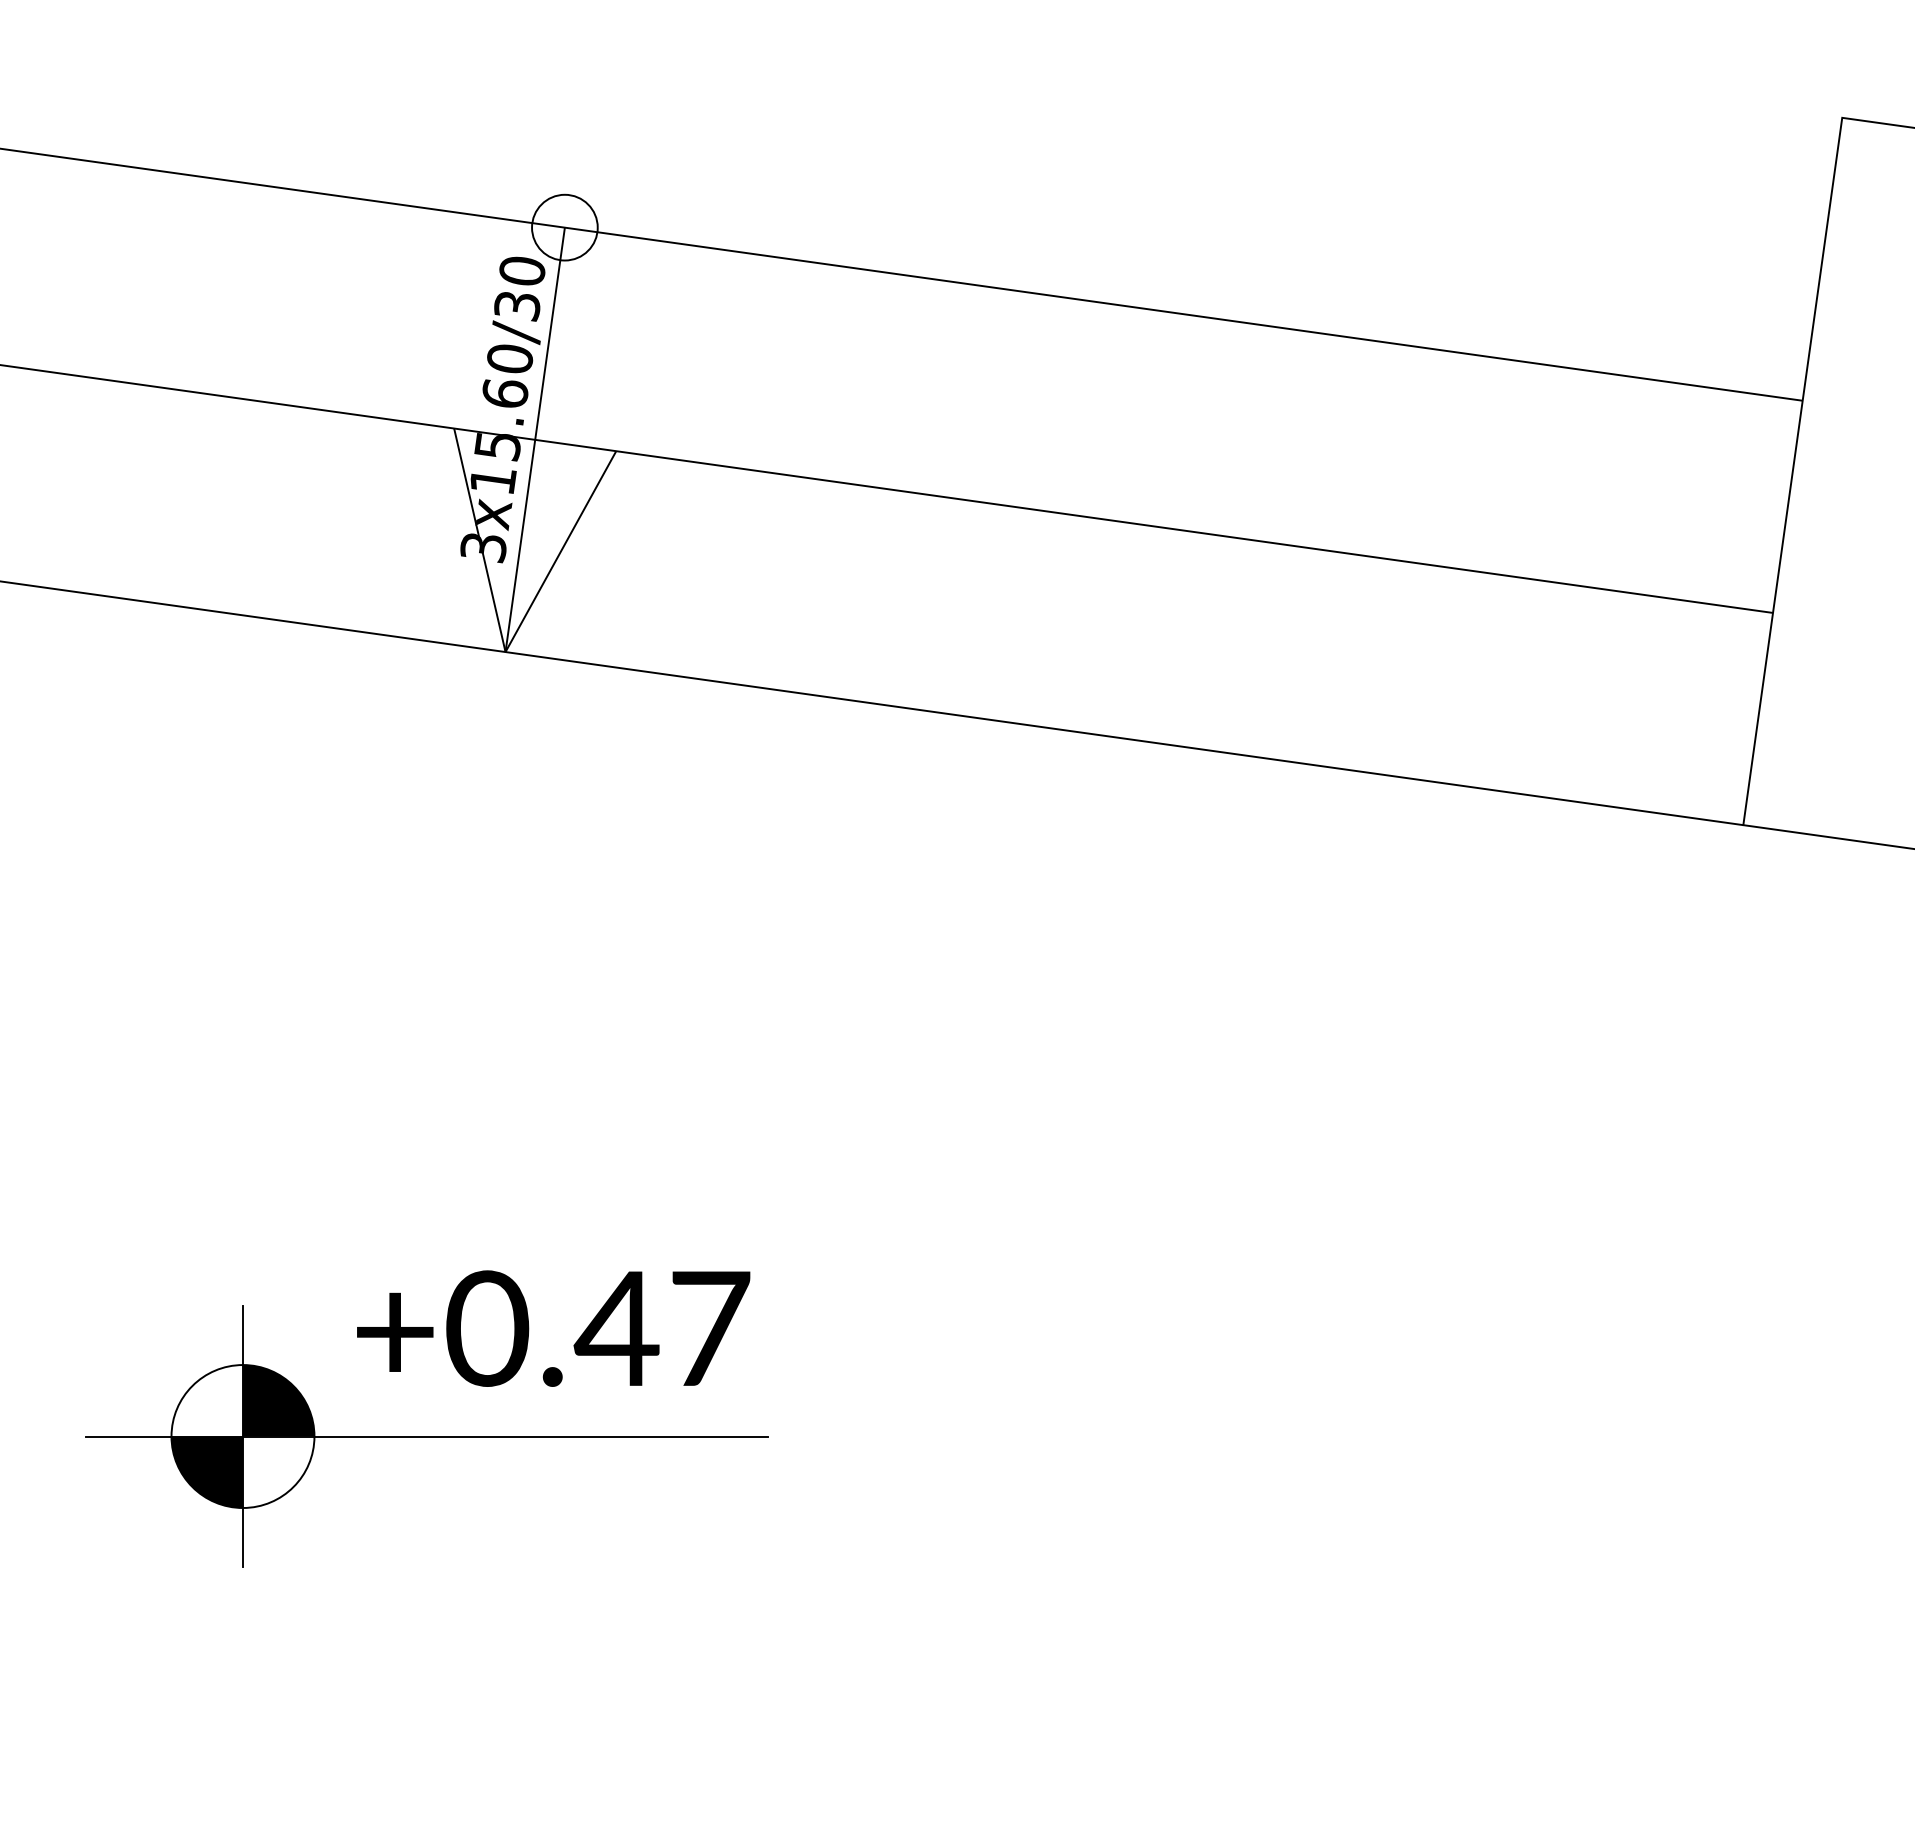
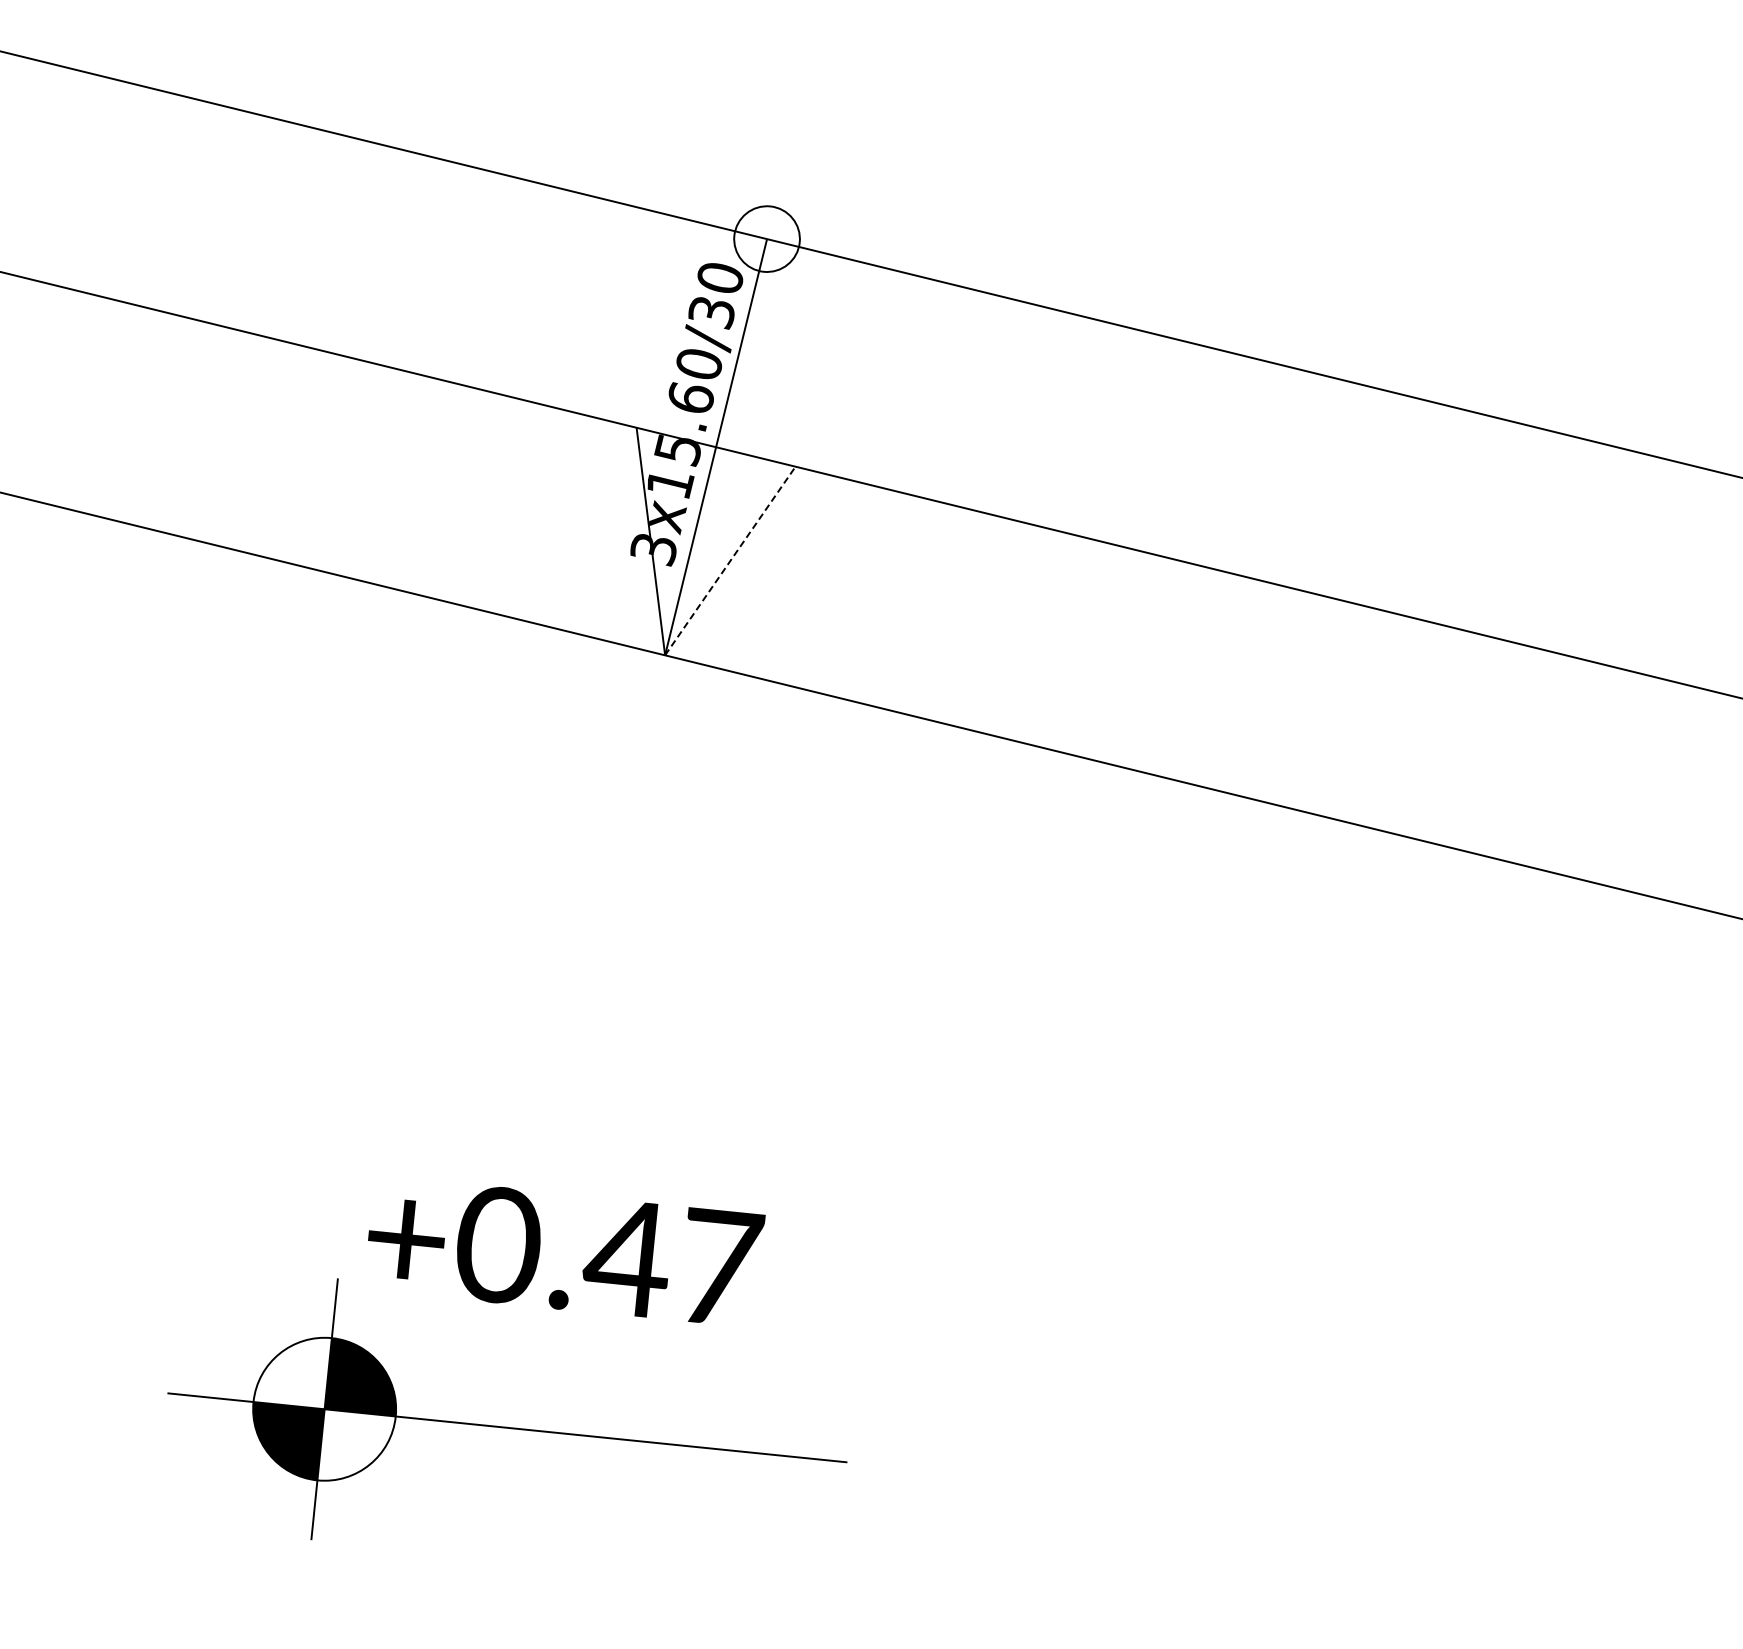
line: (560, 551) -> (729, 560), solid -> dashed
text: (553, 1328) -> (564, 1251), moved

